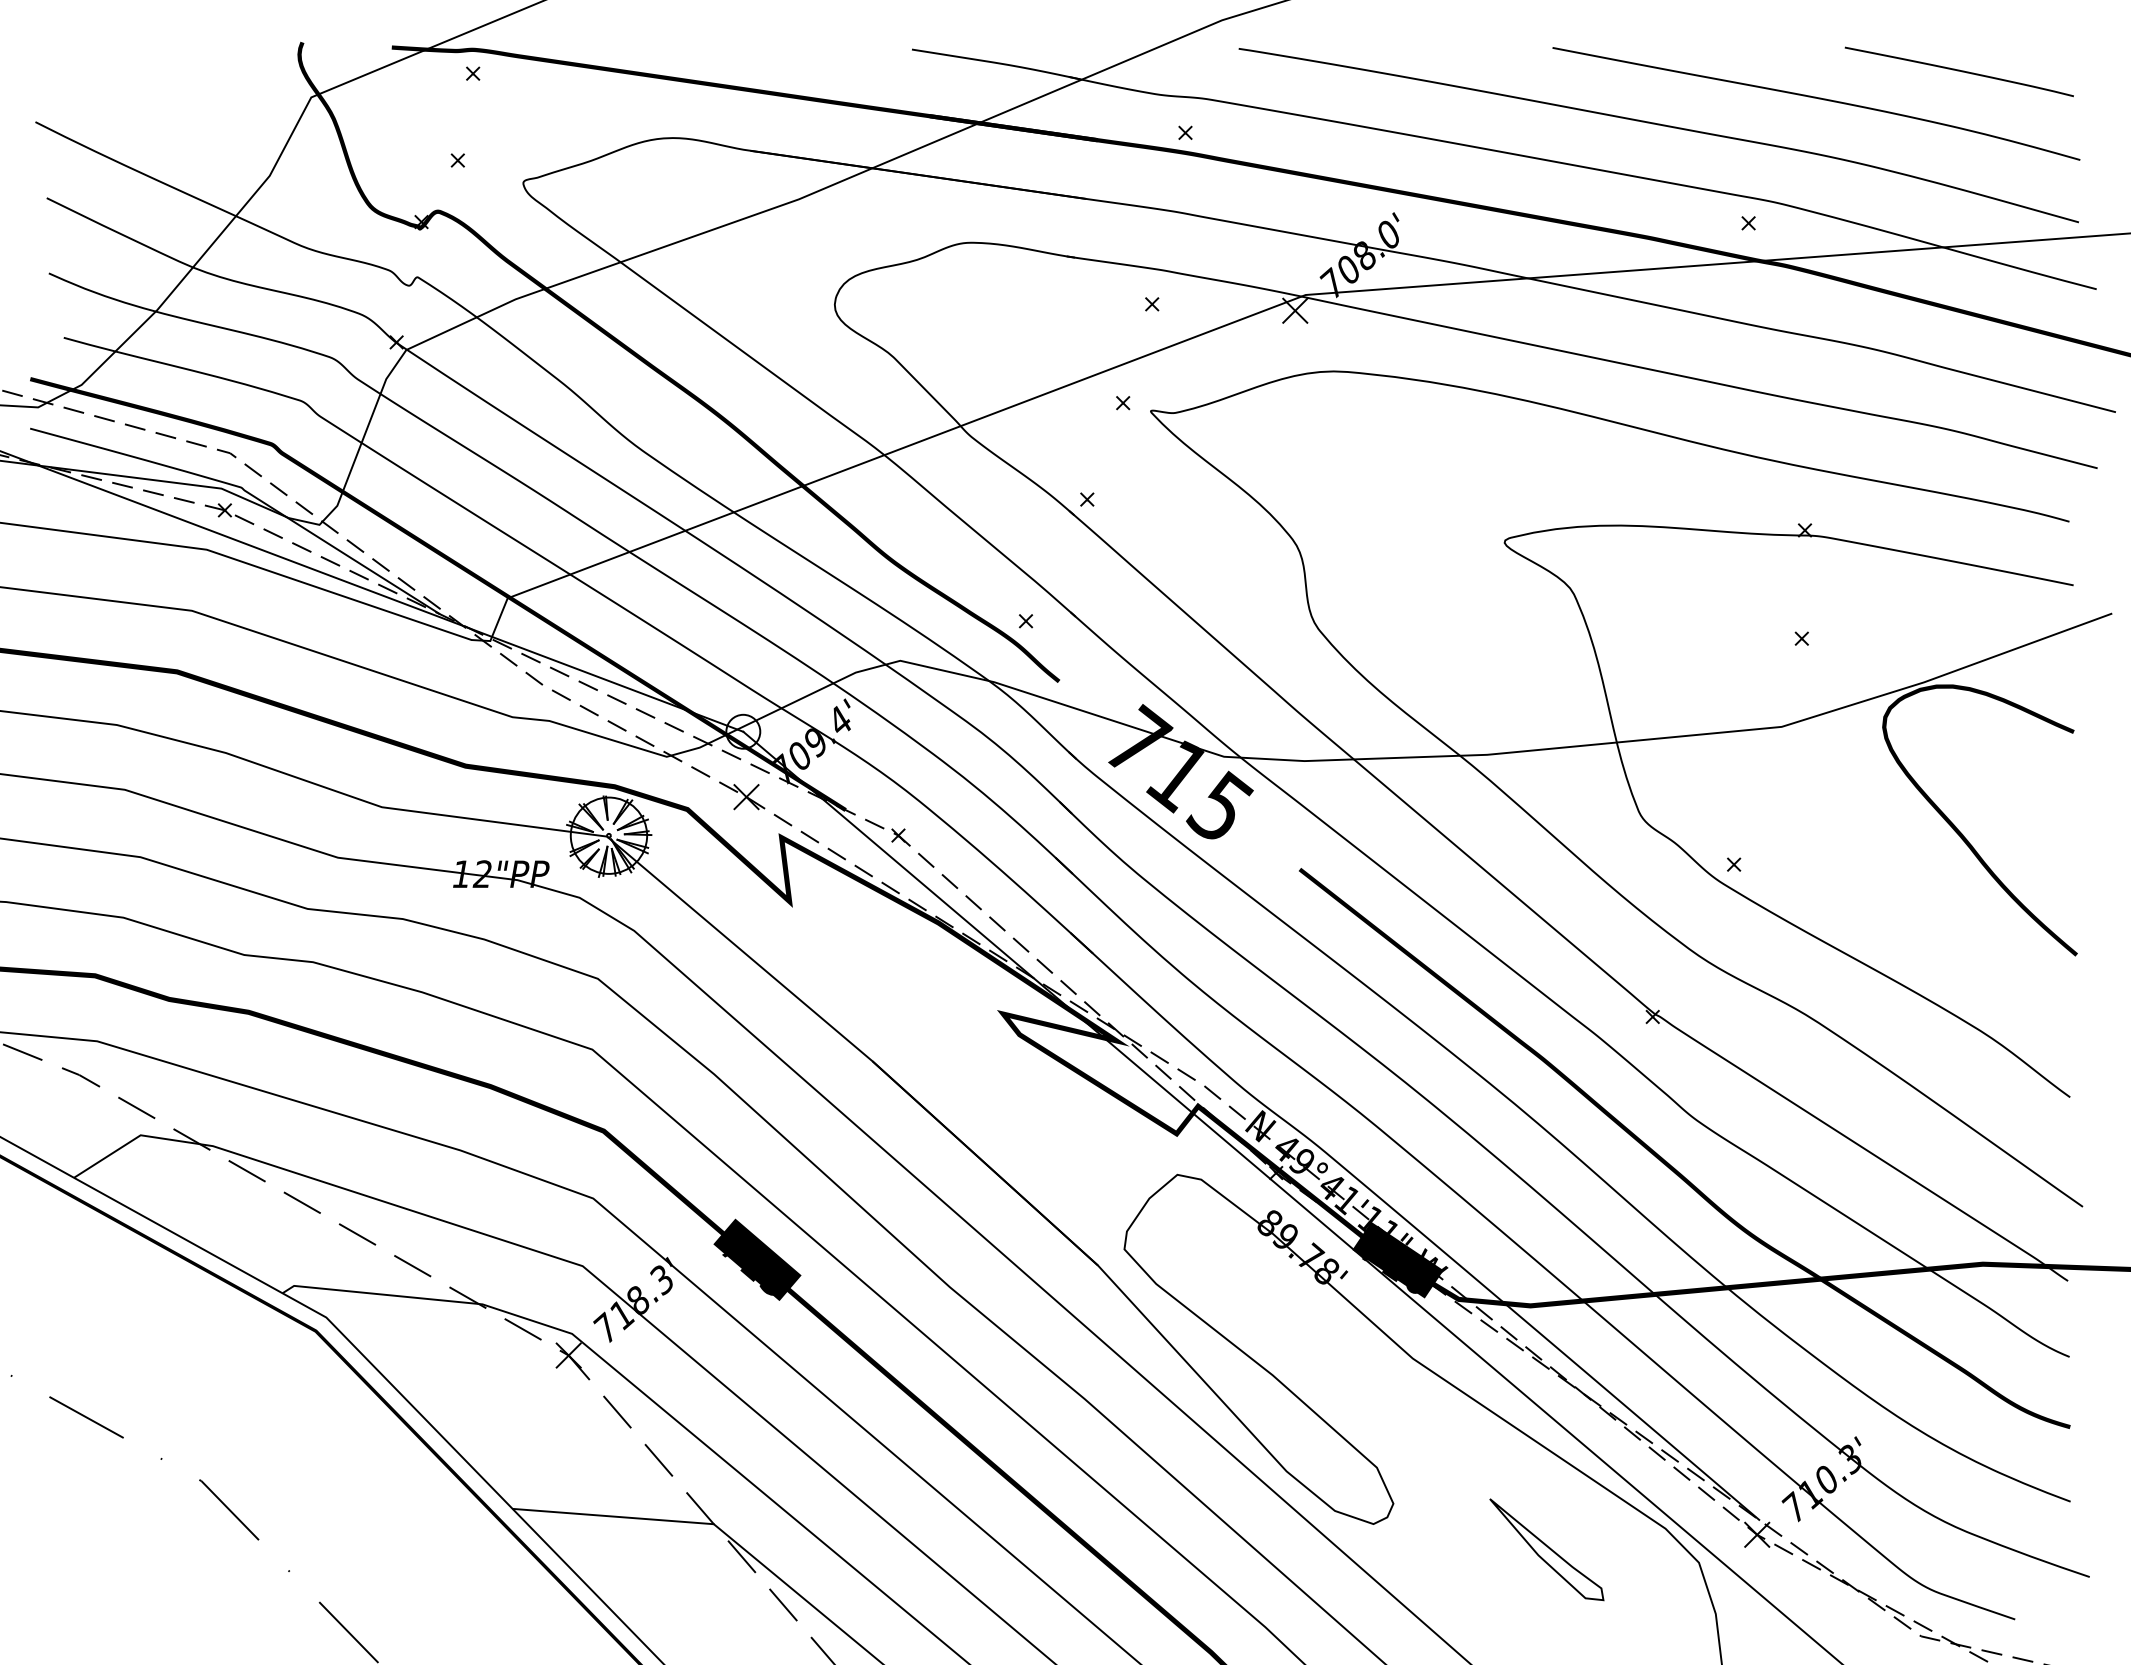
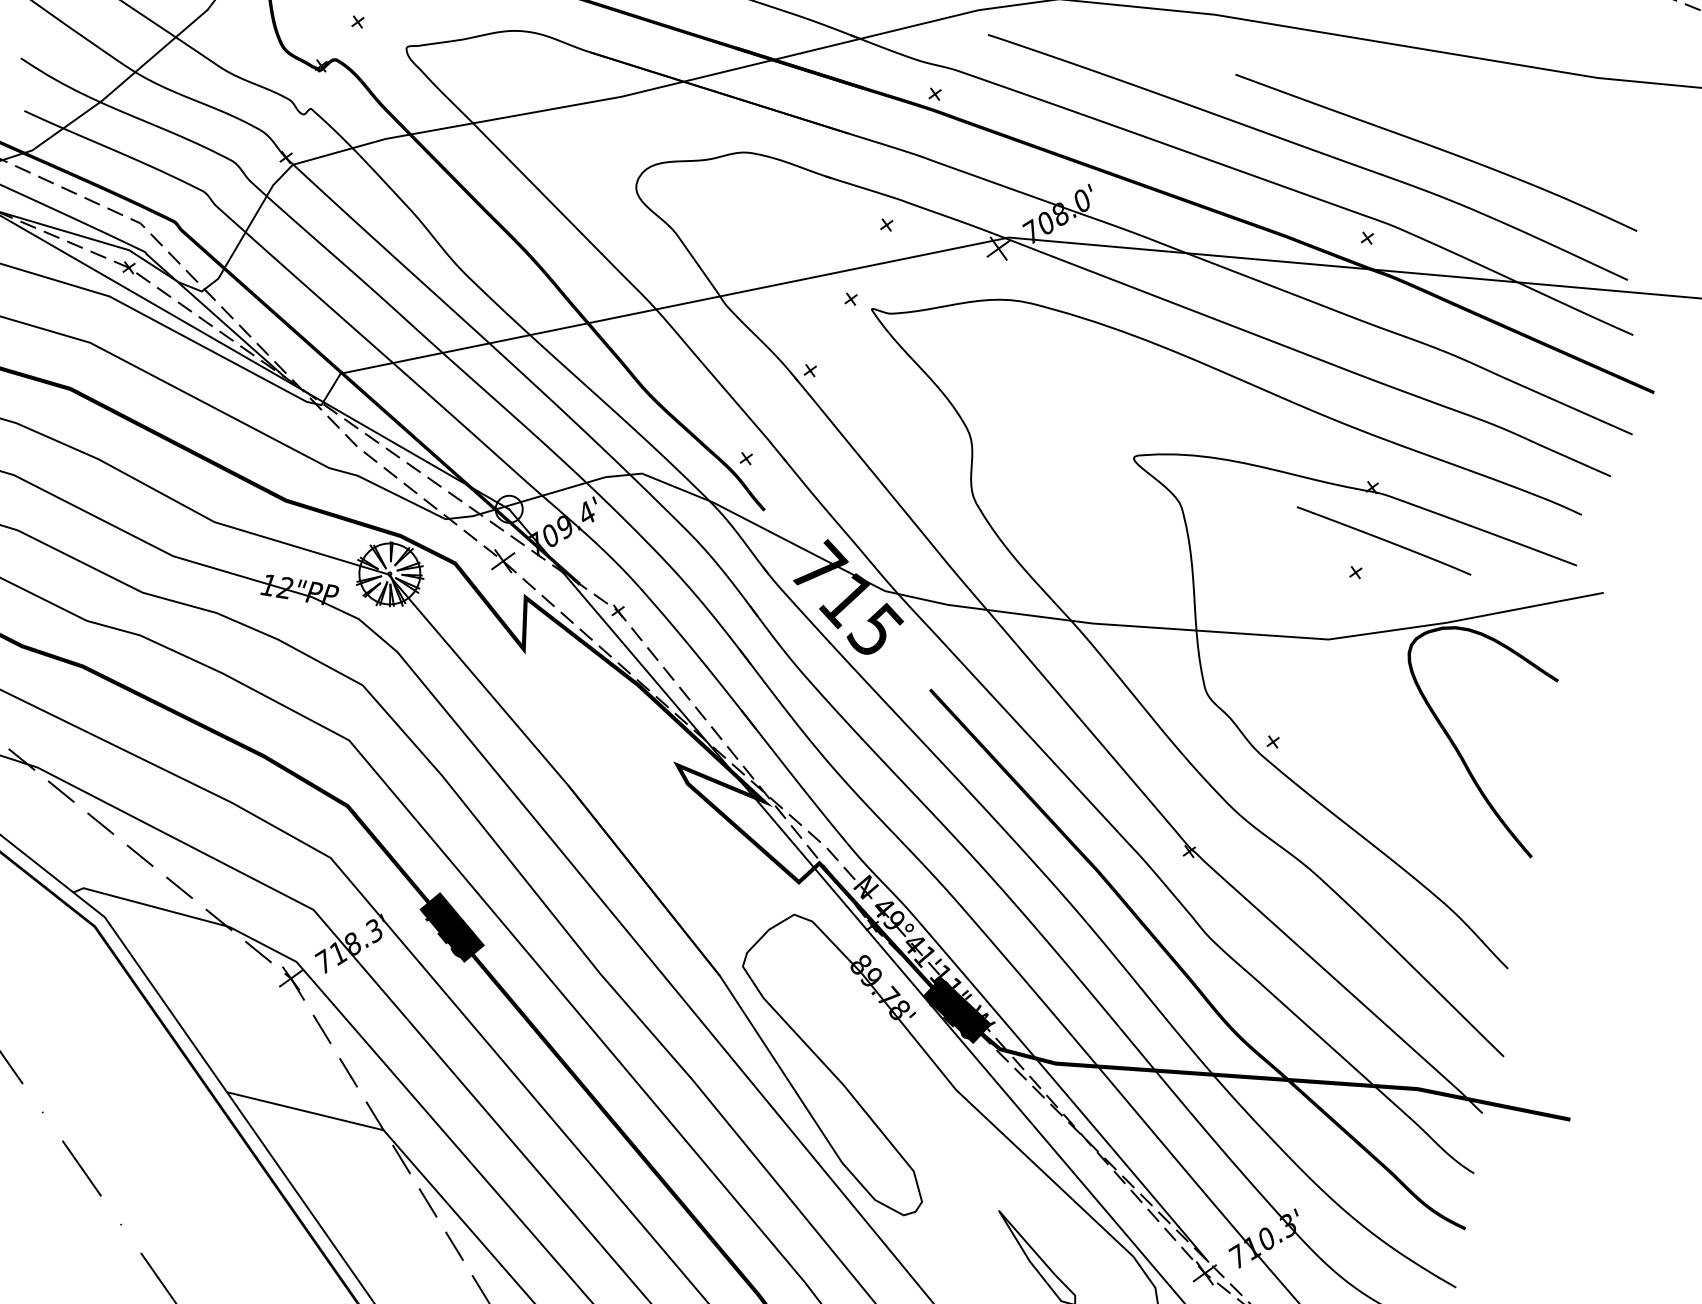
curve: (1958, 71) -> (1383, 540), moved

